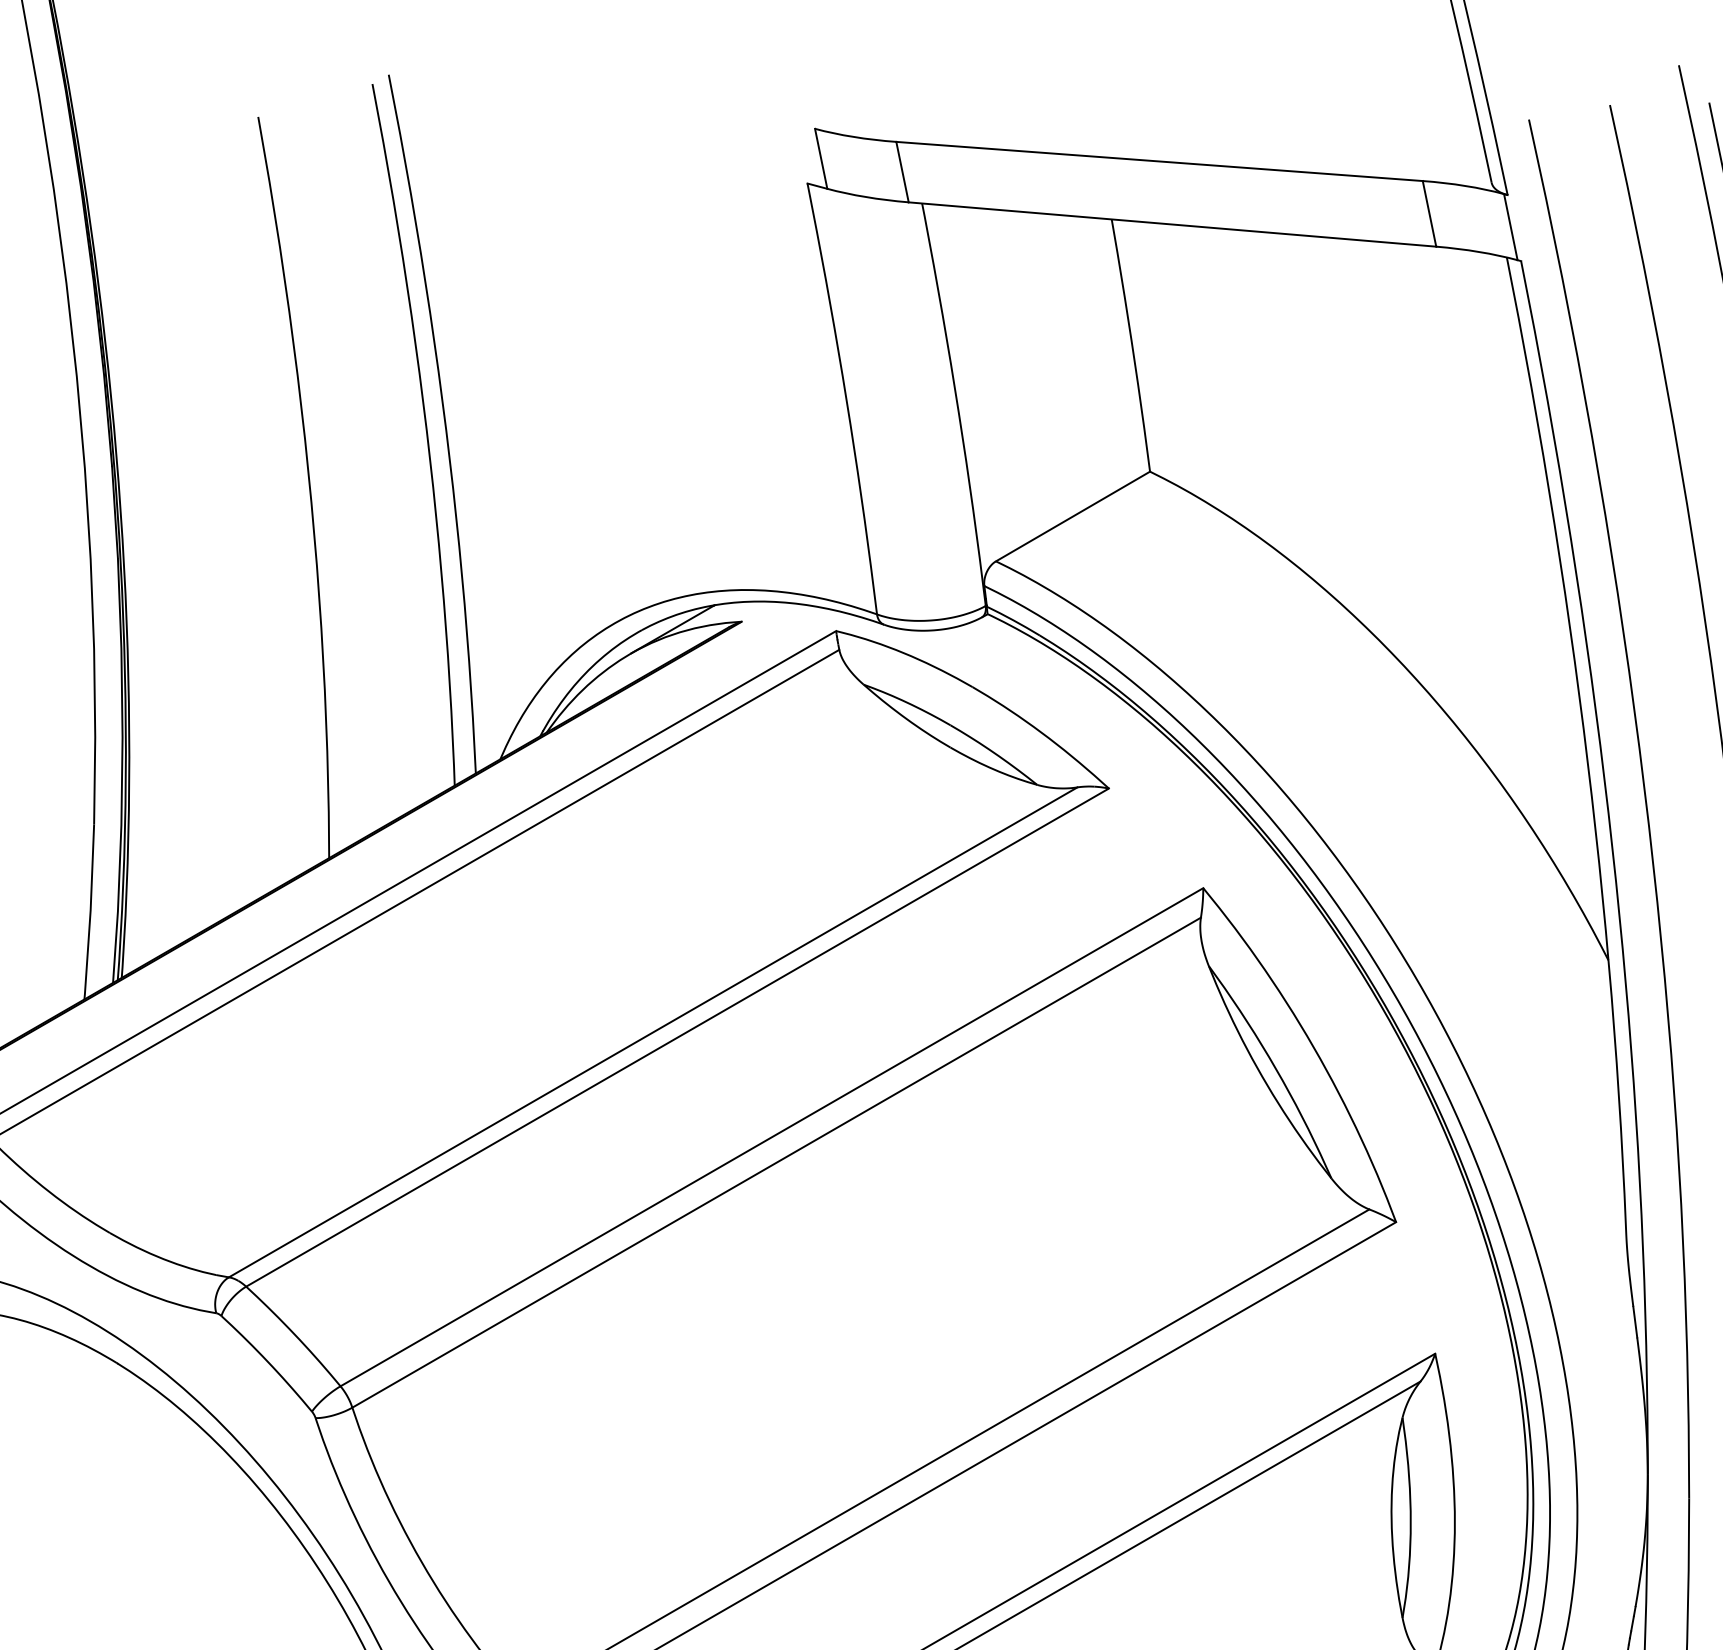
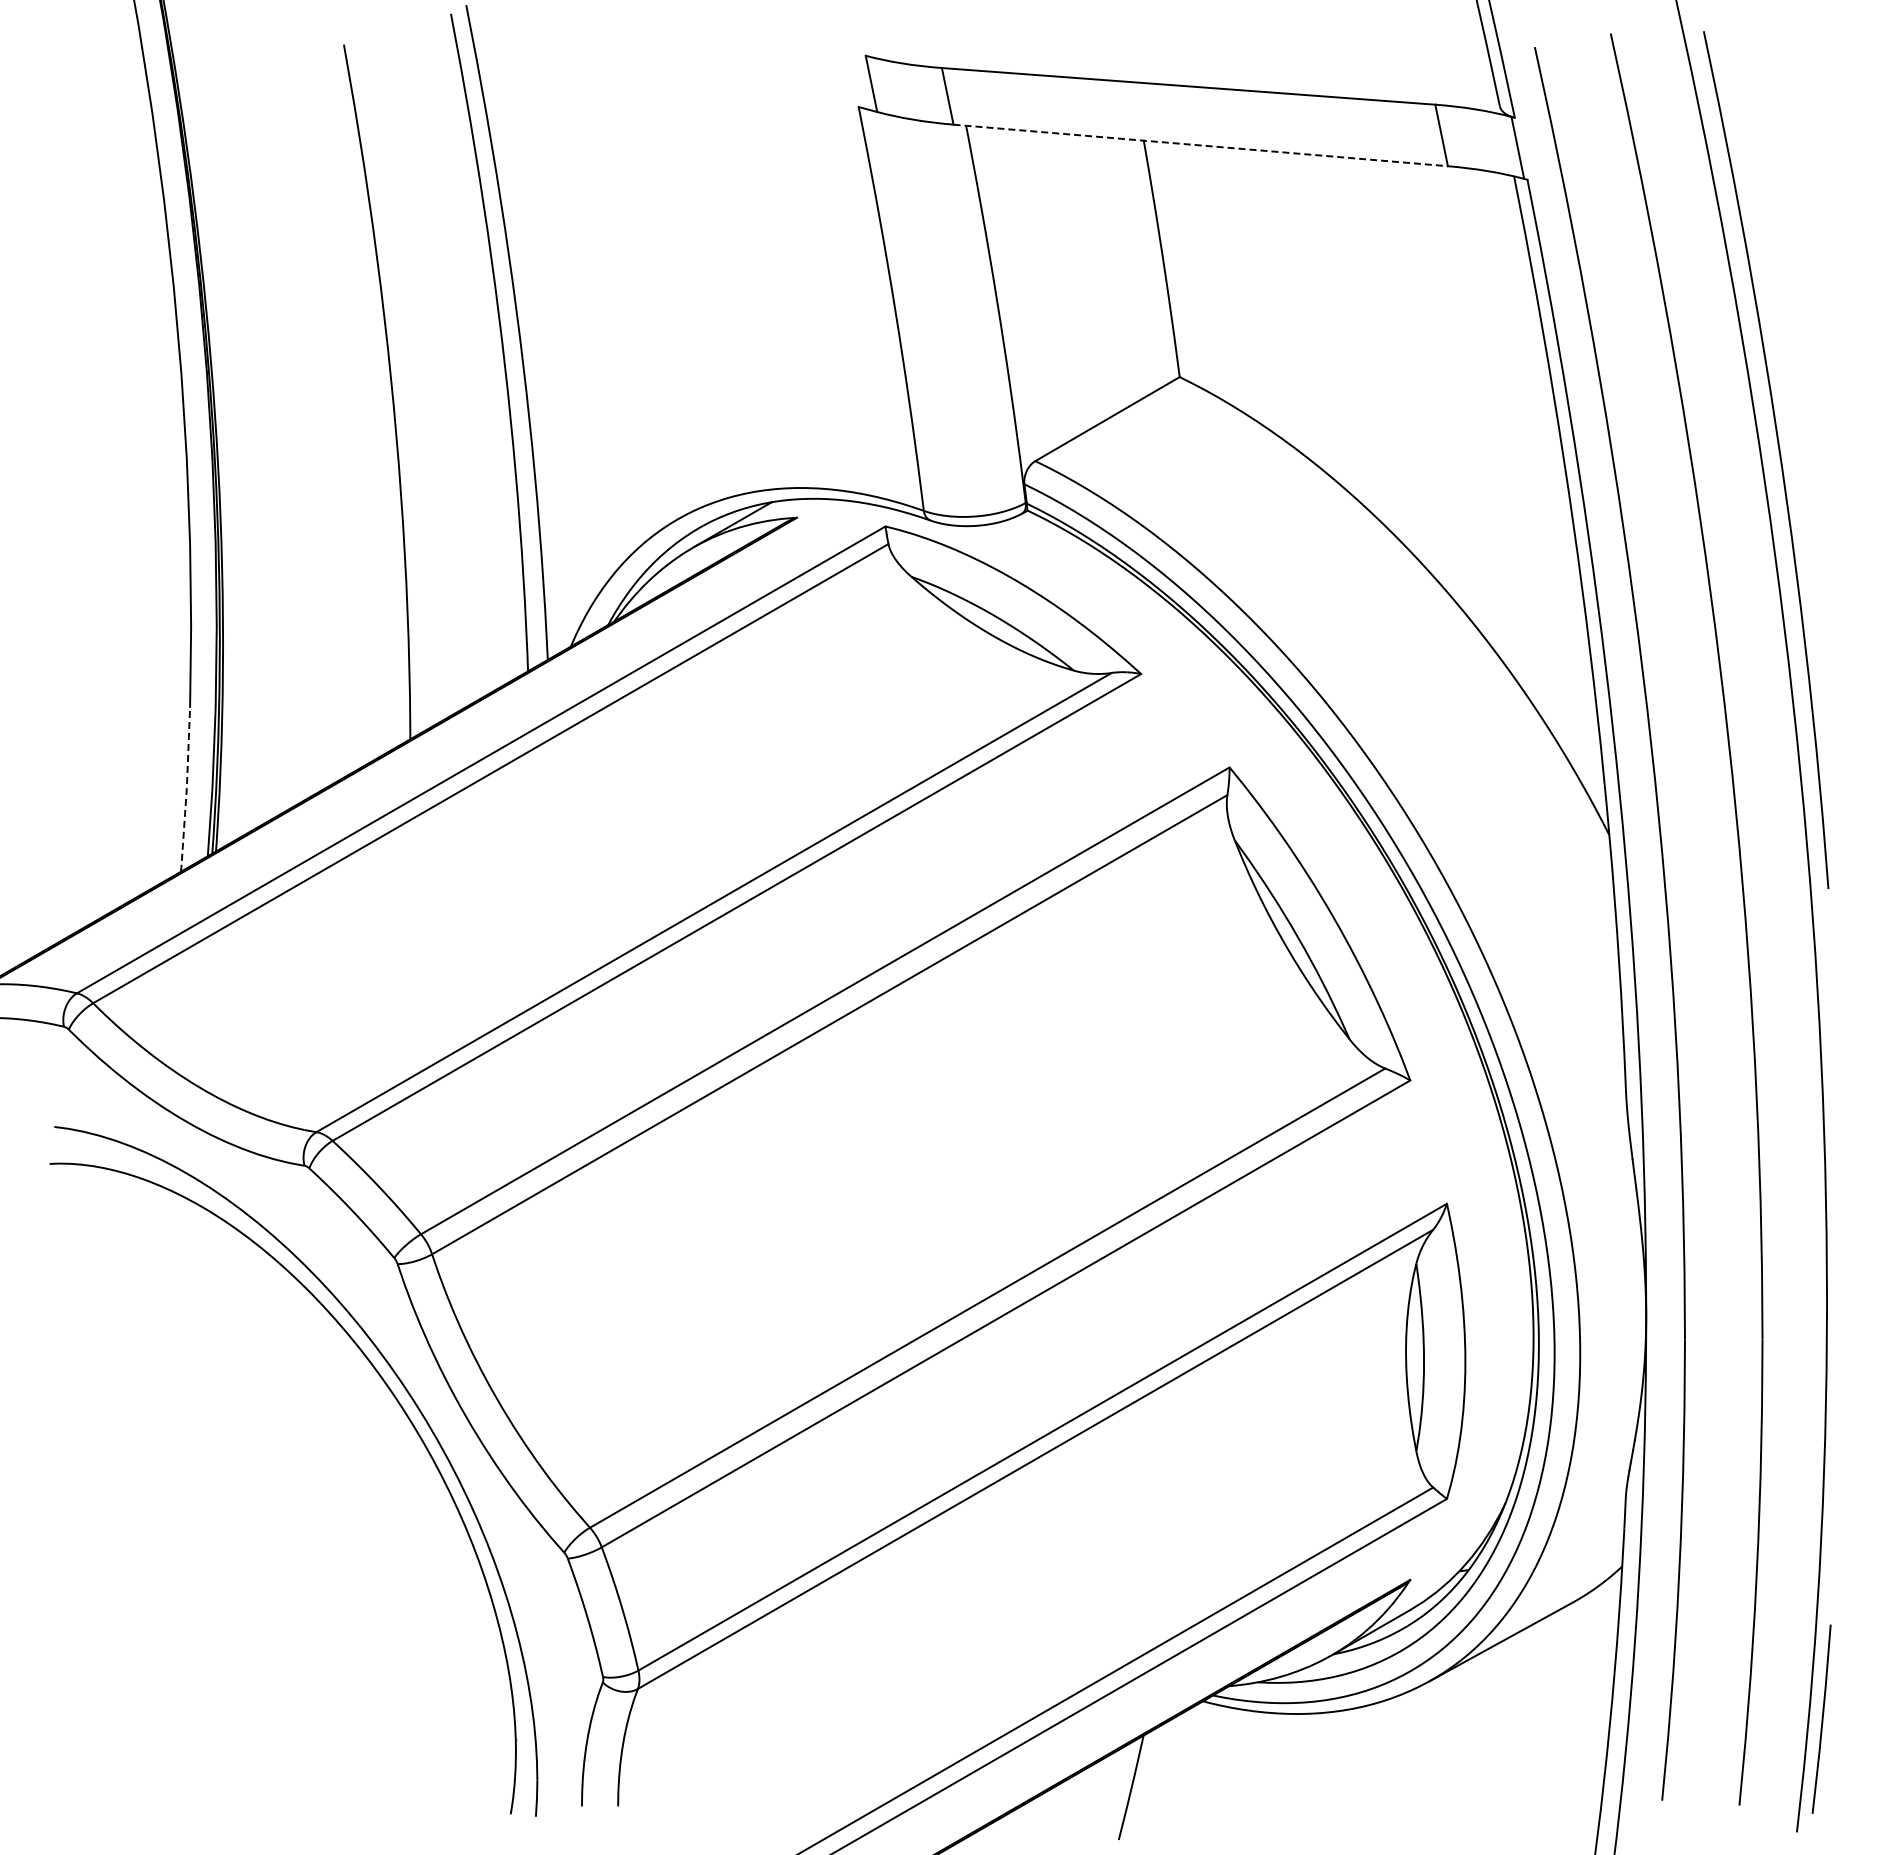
line: (1173, 224) -> (1201, 145), solid -> dashed
line: (90, 912) -> (186, 790), solid -> dashed

